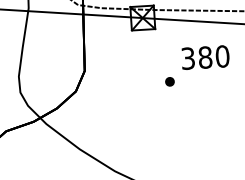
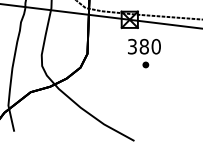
text: (205, 57) -> (144, 46), moved

